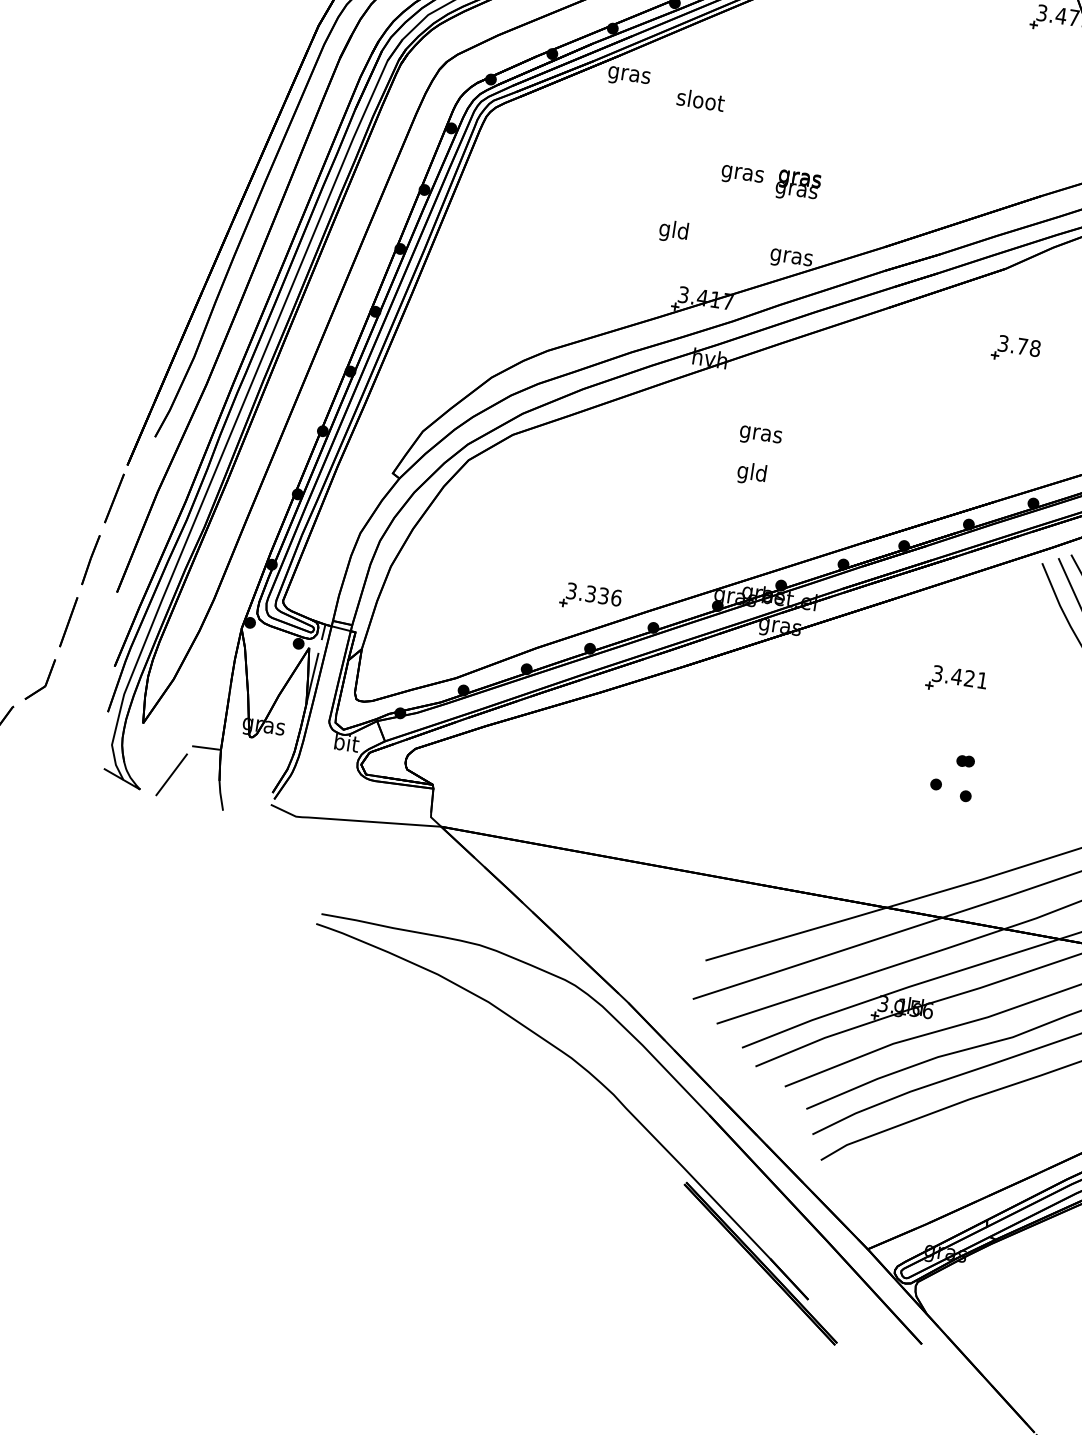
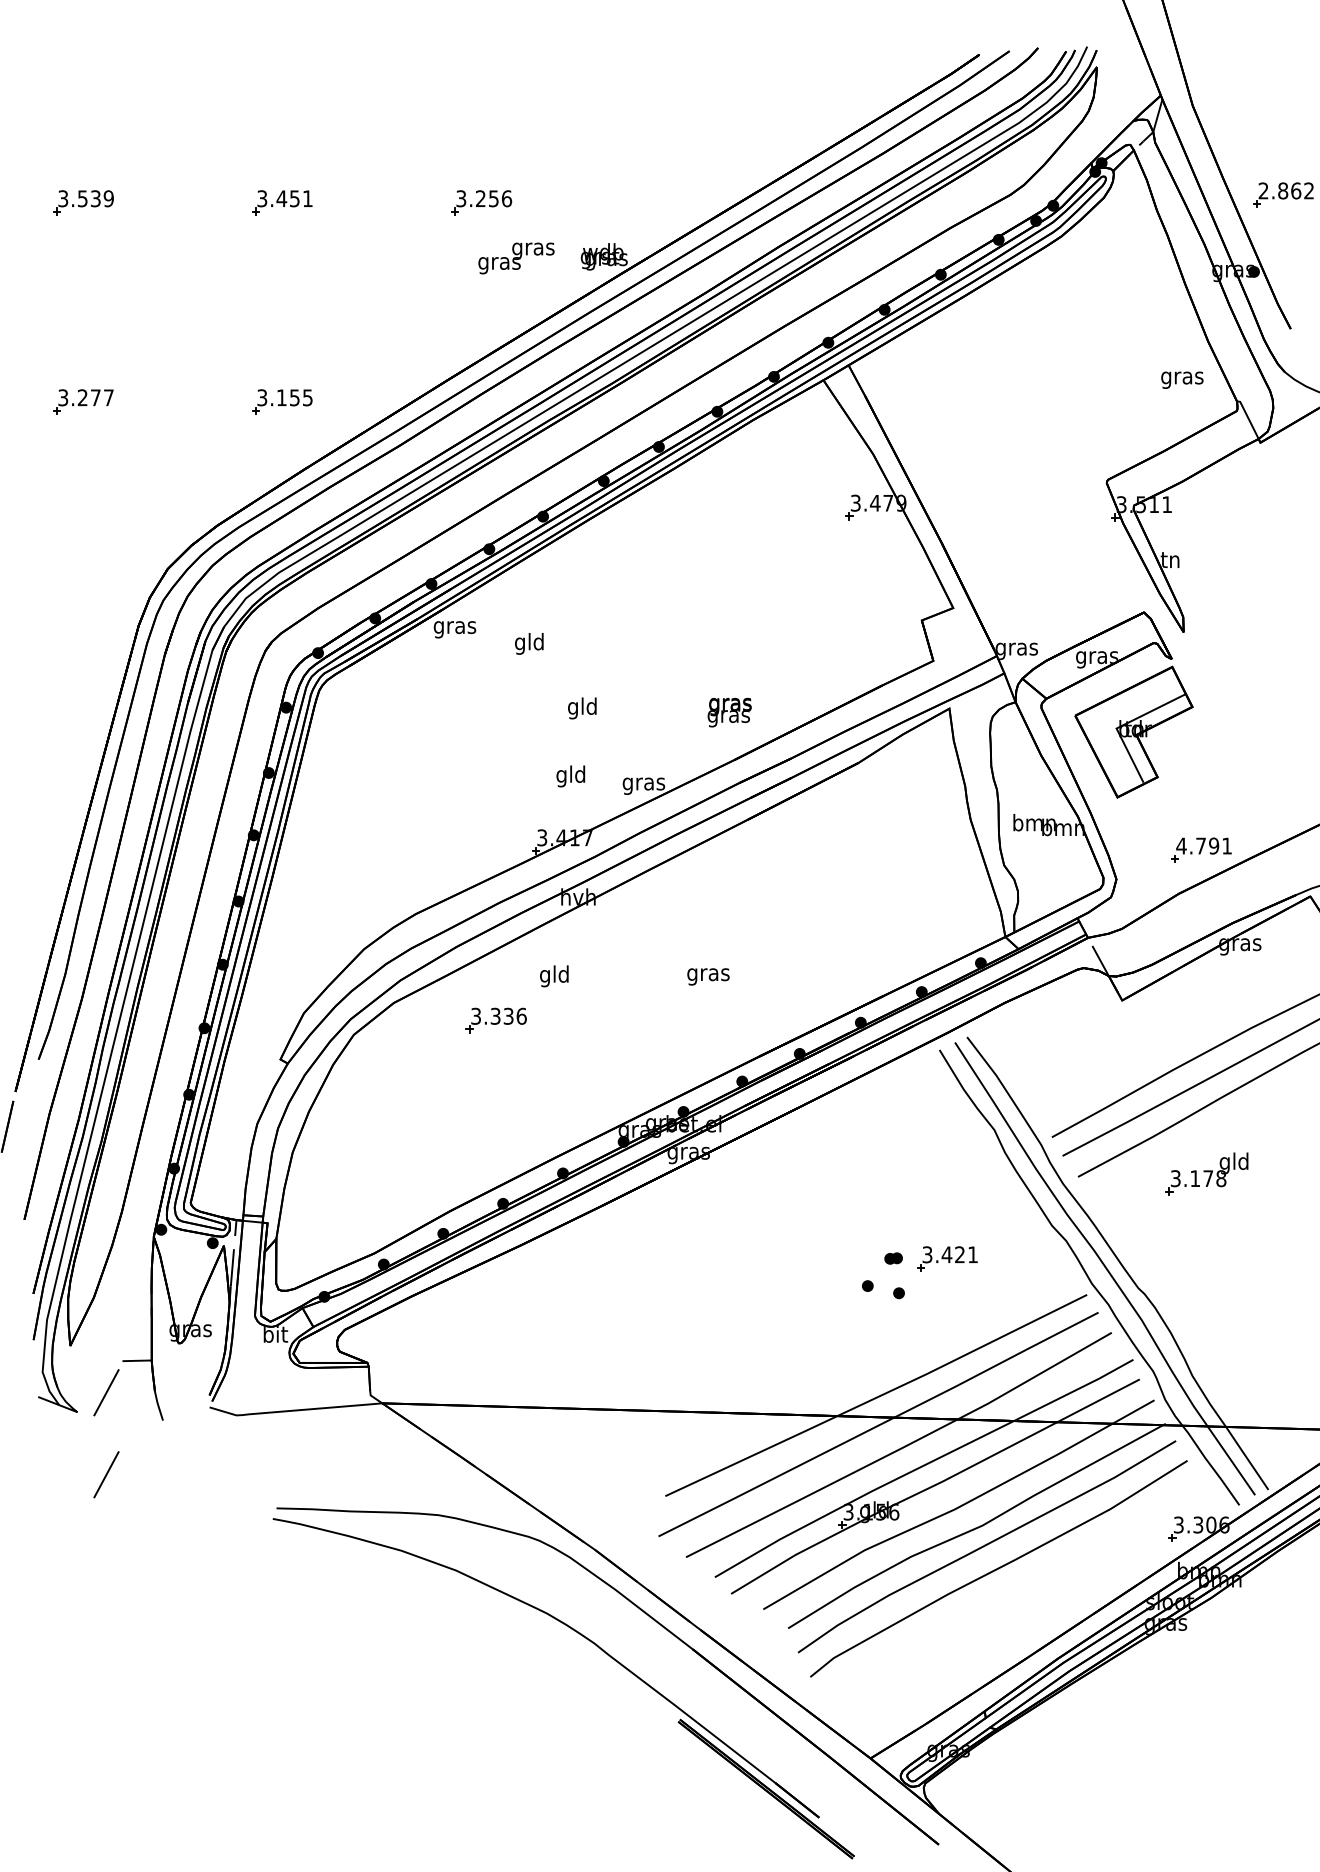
text: (700, 101) -> (529, 643), sloot -> gld
text: (742, 173) -> (582, 708), gras -> gld
text: (797, 186) -> (729, 712), moved
text: (673, 231) -> (570, 776), moved
part: (1016, 349) -> (881, 841), removed
text: (760, 436) -> (708, 976), moved
text: (751, 474) -> (554, 976), moved
part: (590, 598) -> (495, 1020), moved
part: (956, 680) -> (947, 1258), moved
line: (159, 855) -> (106, 1474), added

